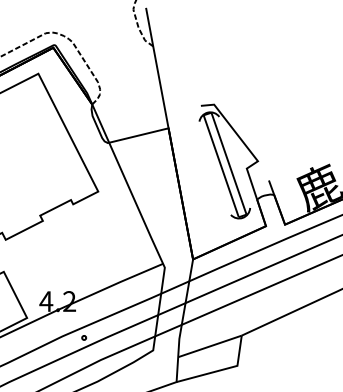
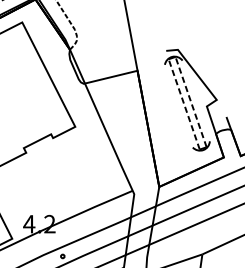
line: (229, 163) -> (191, 101), solid -> dashed
line: (221, 166) -> (184, 104), solid -> dashed

